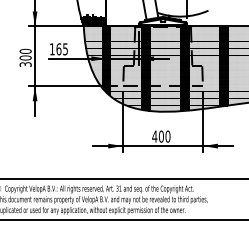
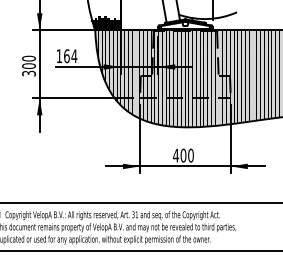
text: (65, 49) -> (74, 56), 165 -> 164

